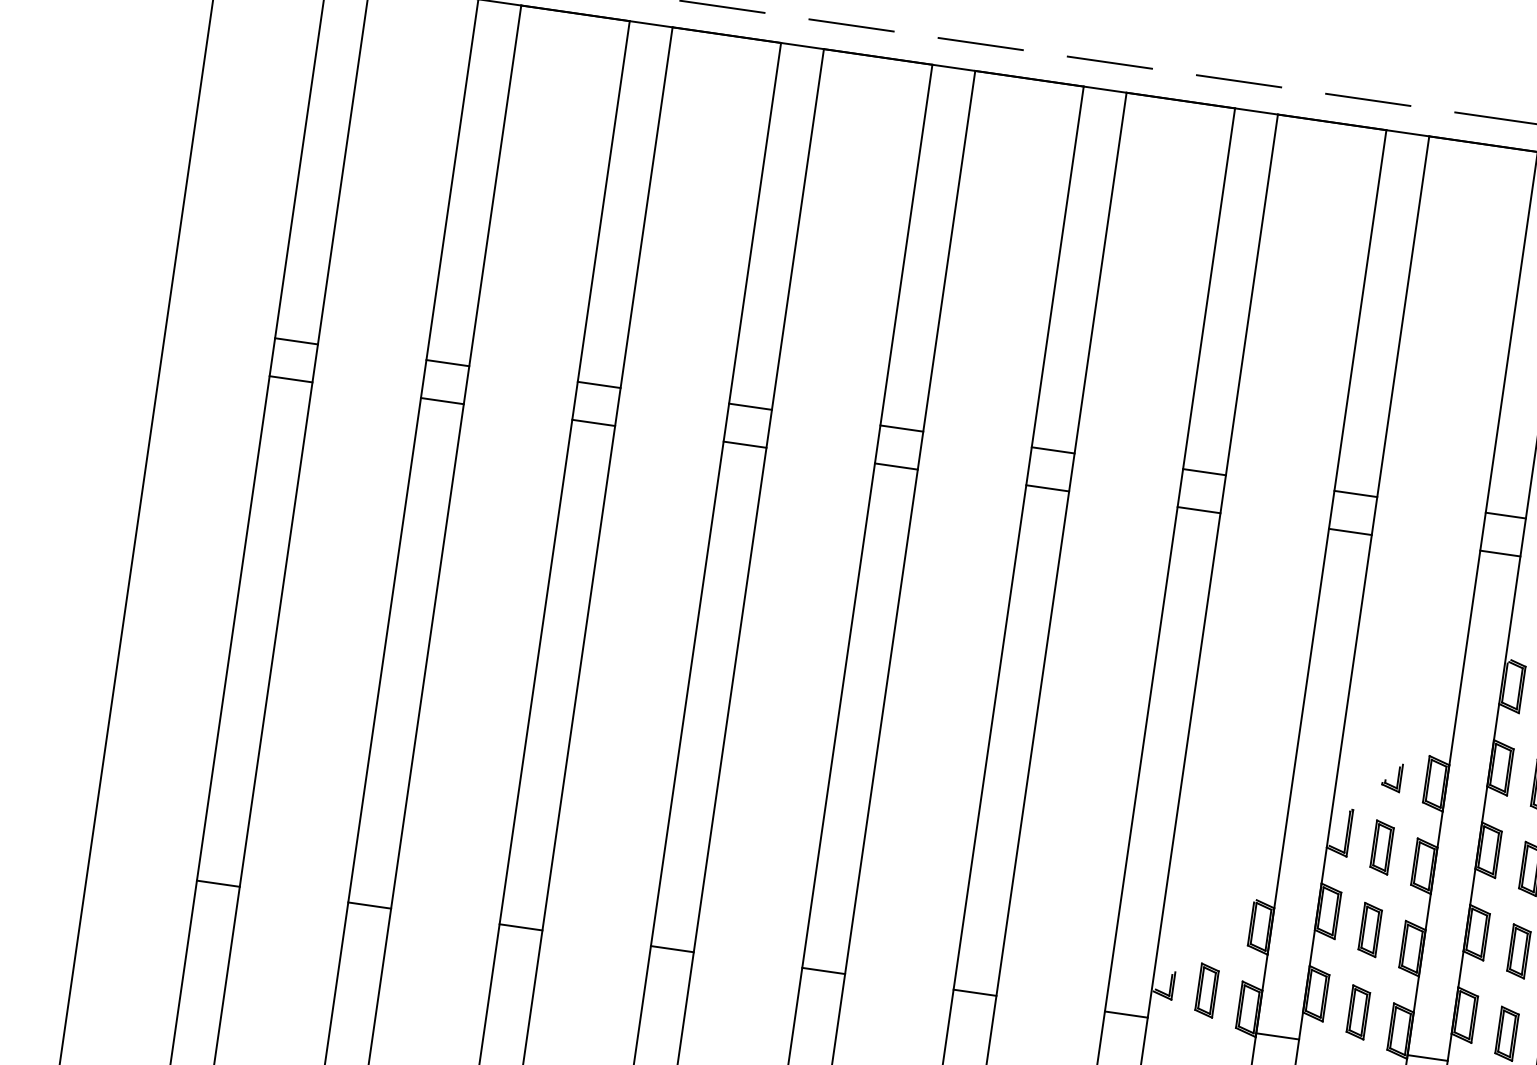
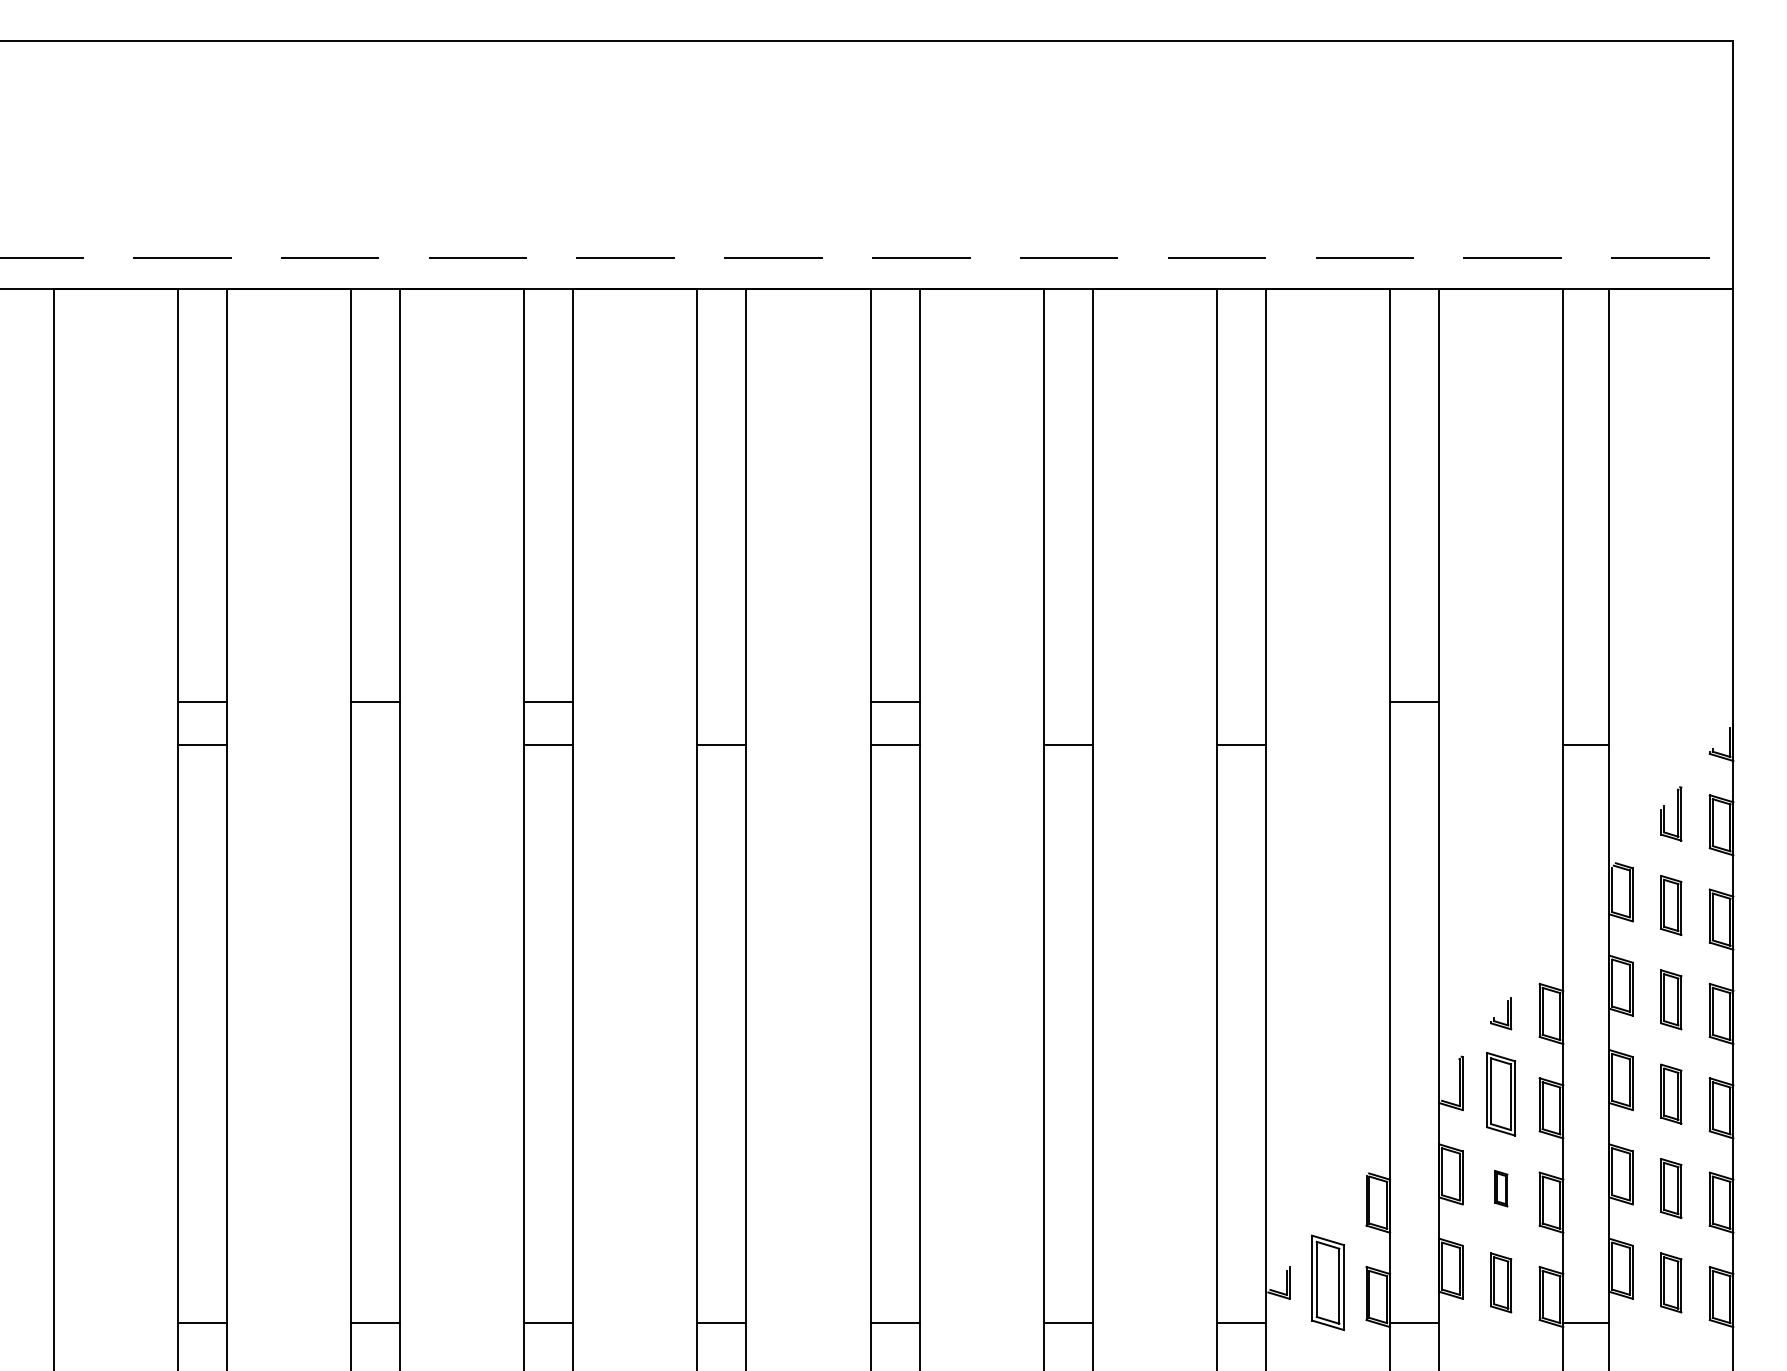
line: (441, 401) -> (374, 745), removed
line: (750, 407) -> (721, 702), removed
line: (1052, 450) -> (1067, 702), removed
line: (1203, 472) -> (1240, 702), removed
line: (1505, 516) -> (1586, 702), removed
line: (1350, 531) -> (1414, 745), removed
part: (1382, 846) -> (1501, 1093), size x1.4
part: (1370, 929) -> (1501, 1188), size x0.6
part: (1206, 990) -> (1327, 1282), size x1.6

